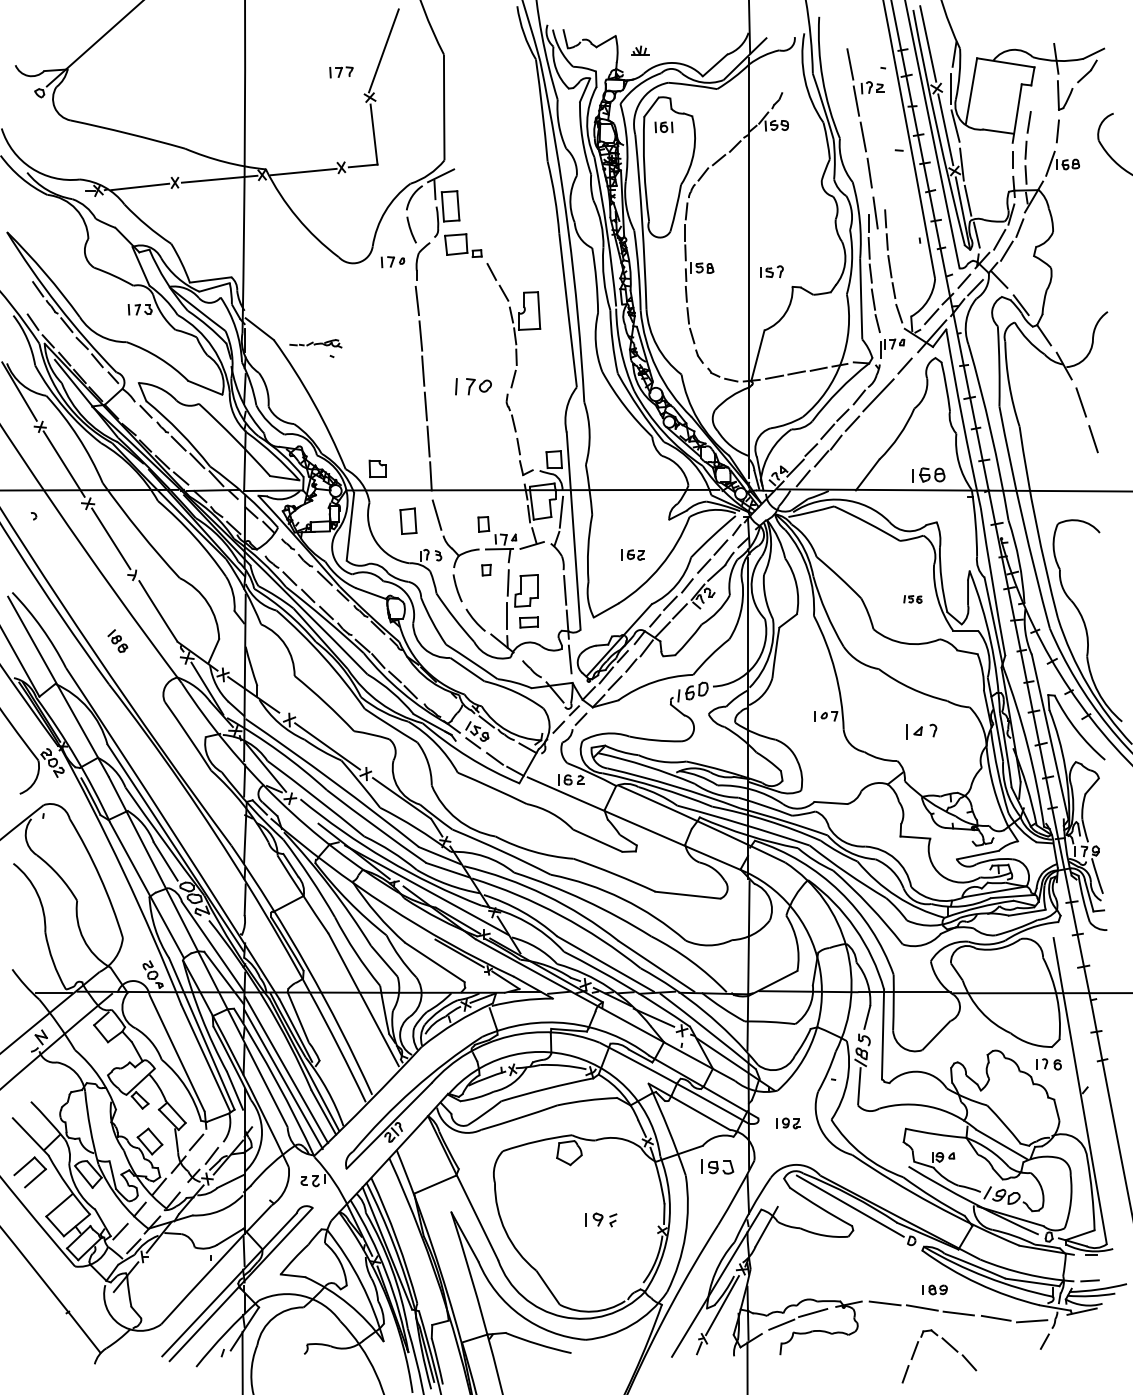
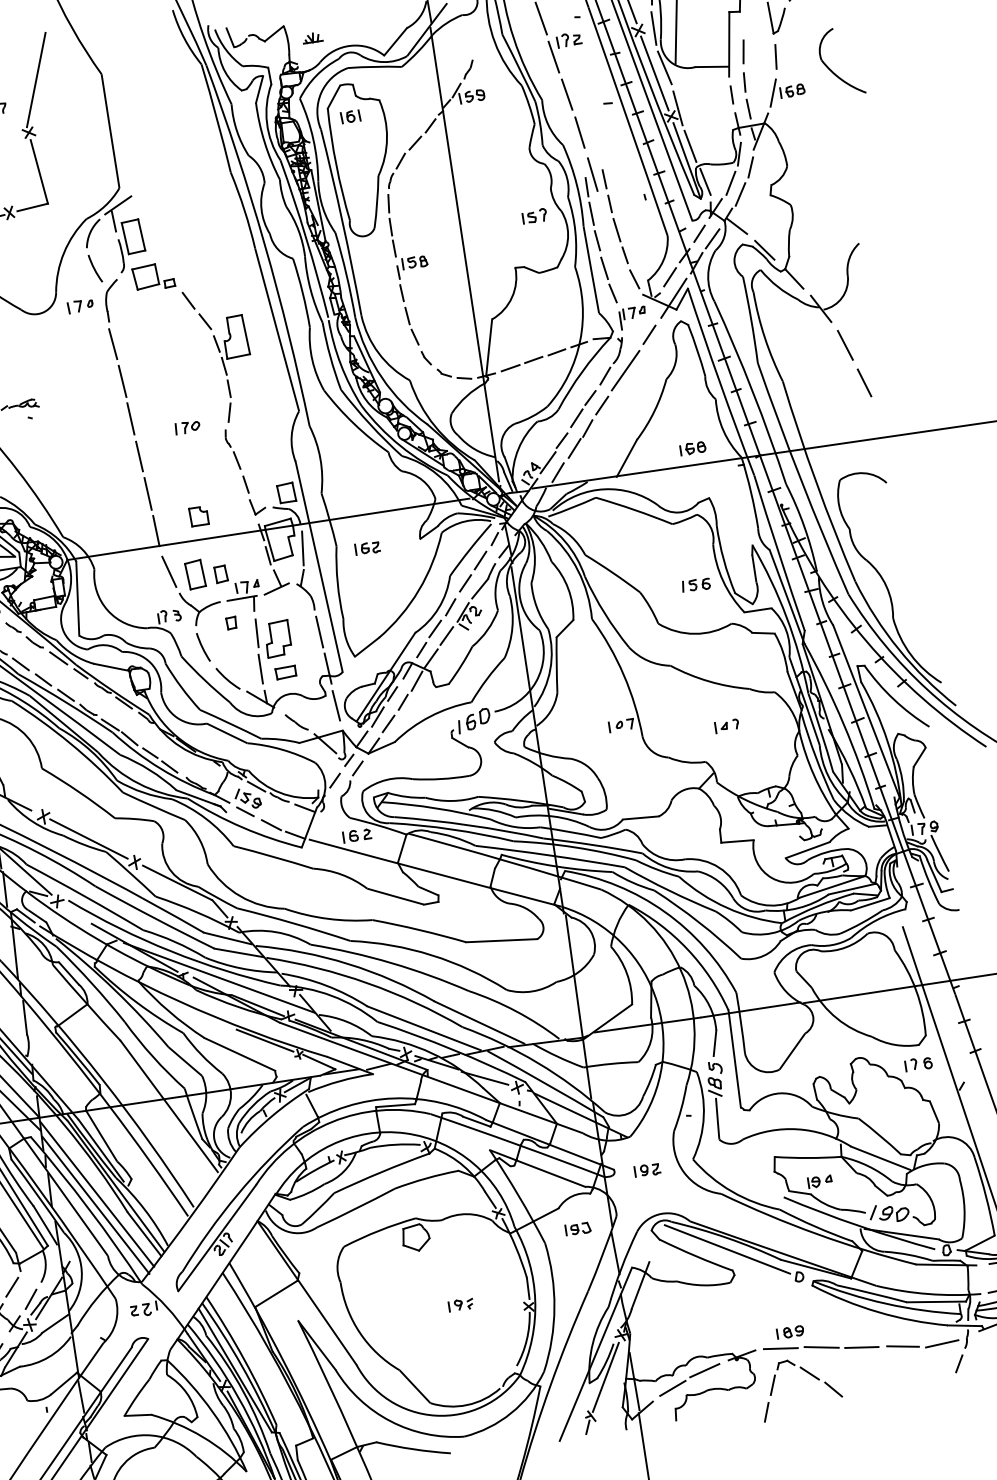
part: (771, 271) -> (533, 216), moved
part: (473, 386) -> (187, 427), size x0.62
part: (377, 468) -> (198, 515), moved
part: (929, 474) -> (693, 447), size x0.71
part: (408, 520) -> (195, 573), moved
part: (632, 554) -> (366, 547), moved
part: (912, 599) -> (695, 585), size x1.43
part: (921, 731) -> (726, 726), size x0.71
part: (717, 1166) -> (577, 1228), size x0.71
part: (600, 1219) -> (460, 1304), size x0.71
part: (934, 1289) -> (789, 1331), moved
part: (947, 1344) -> (807, 1373), moved

